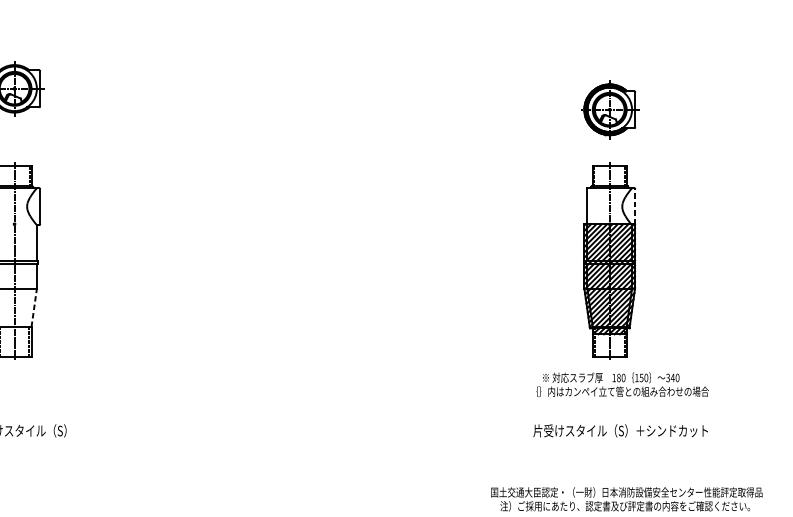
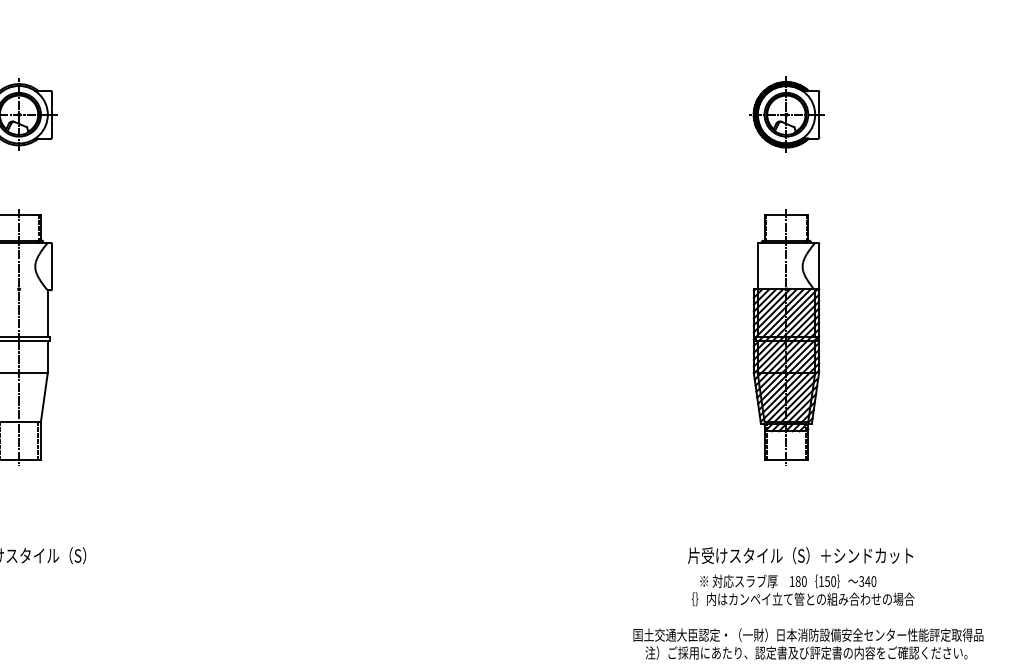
part: (609, 109) -> (786, 114), moved
line: (635, 206) -> (819, 266), dashed -> solid
line: (34, 308) -> (44, 397), dashed -> solid
text: (622, 384) -> (803, 590), moved

